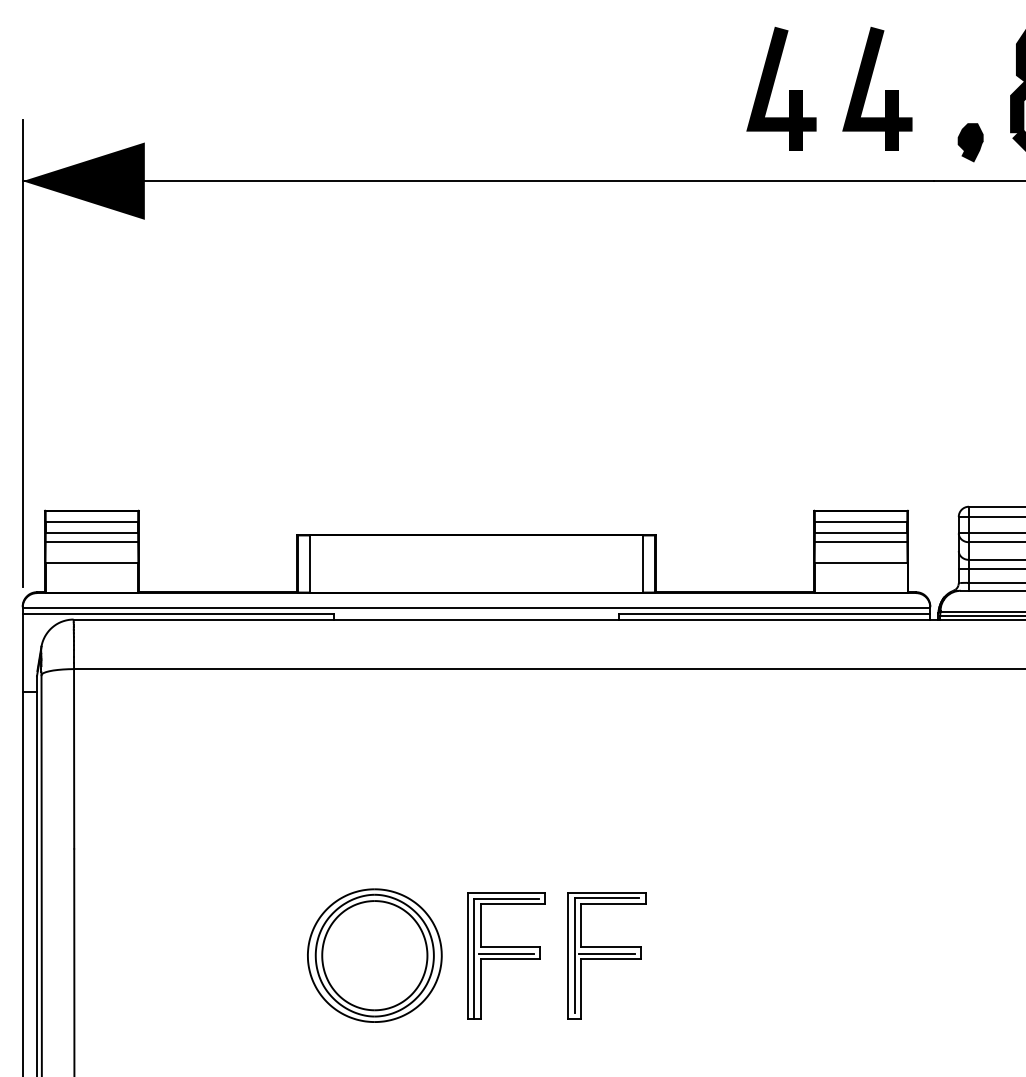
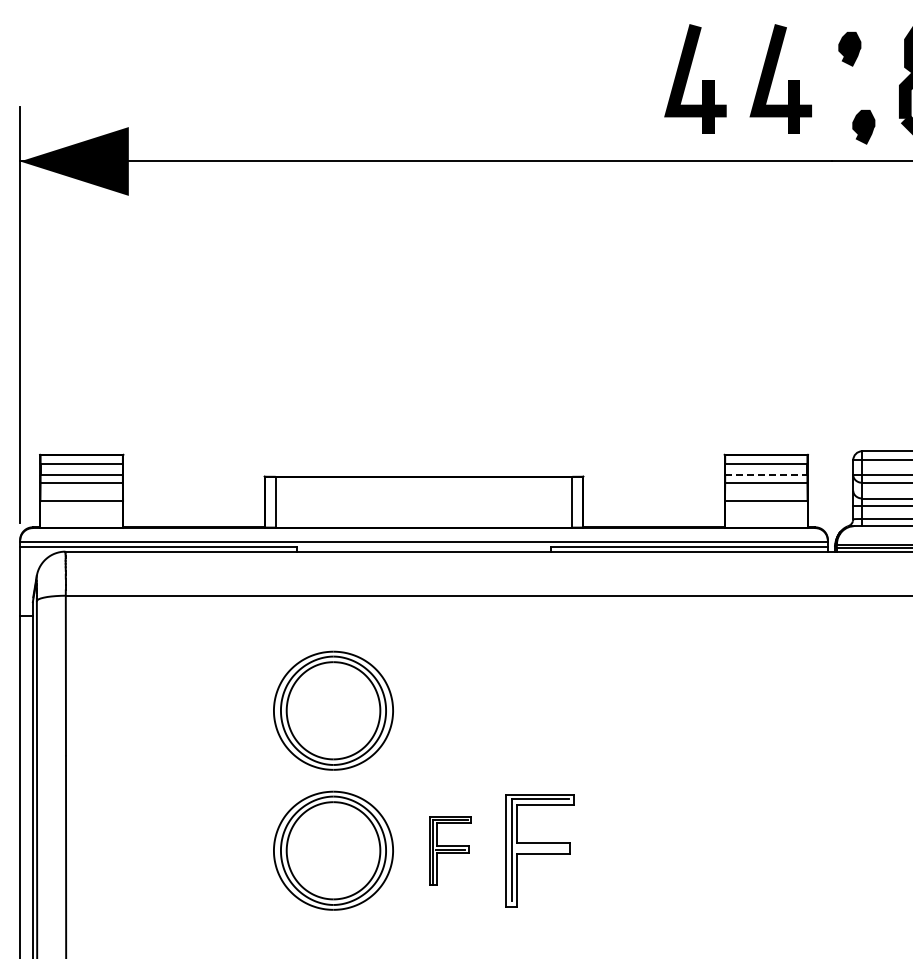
part: (954, 54) -> (849, 48), added
line: (861, 534) -> (766, 475), solid -> dashed
part: (374, 798) -> (333, 710), added
line: (606, 953) -> (539, 848), removed
part: (506, 955) -> (450, 850), size x0.6

